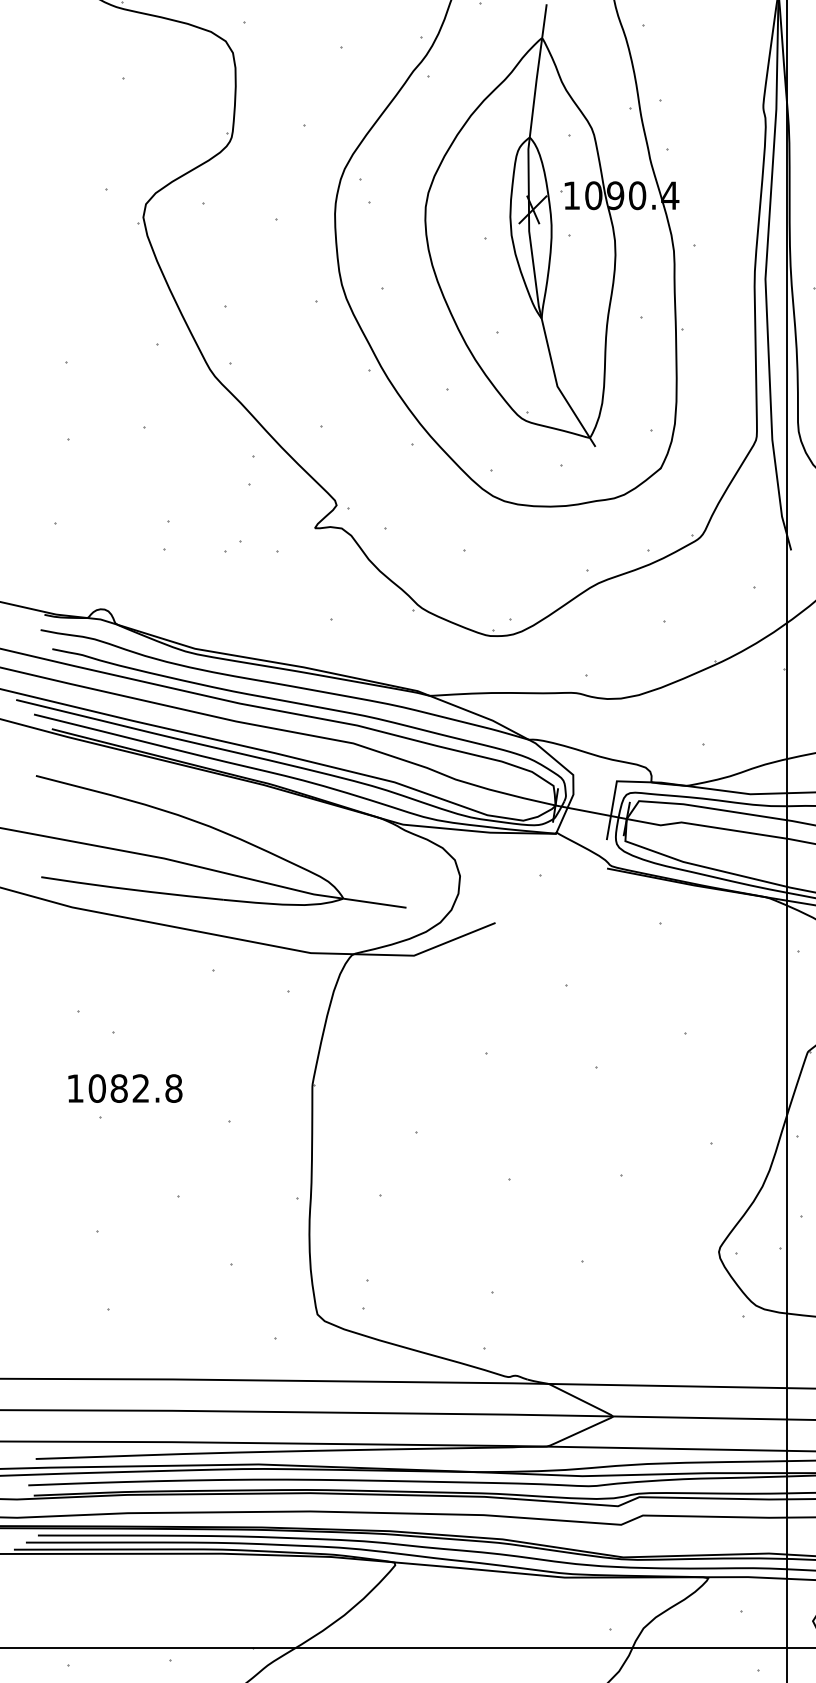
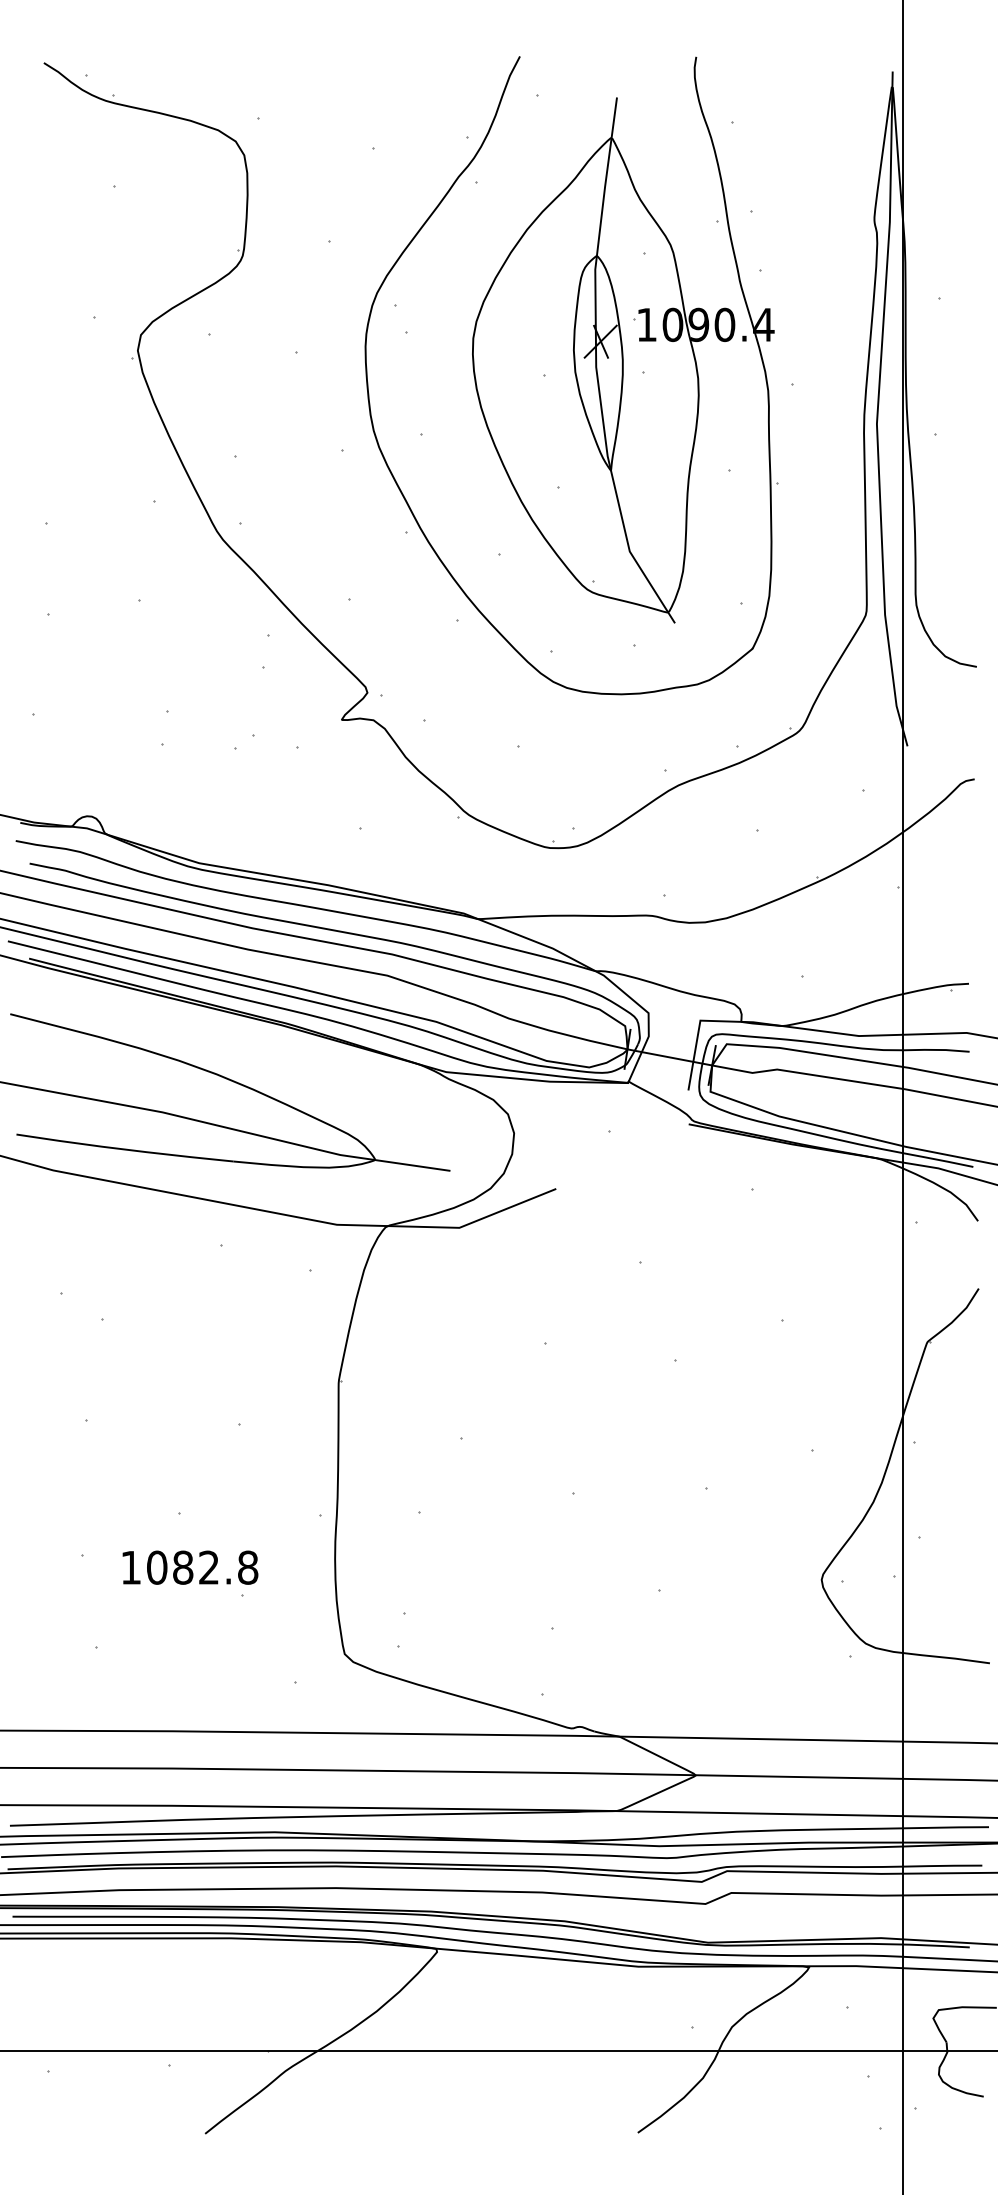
text: (125, 1088) -> (190, 1567), moved

